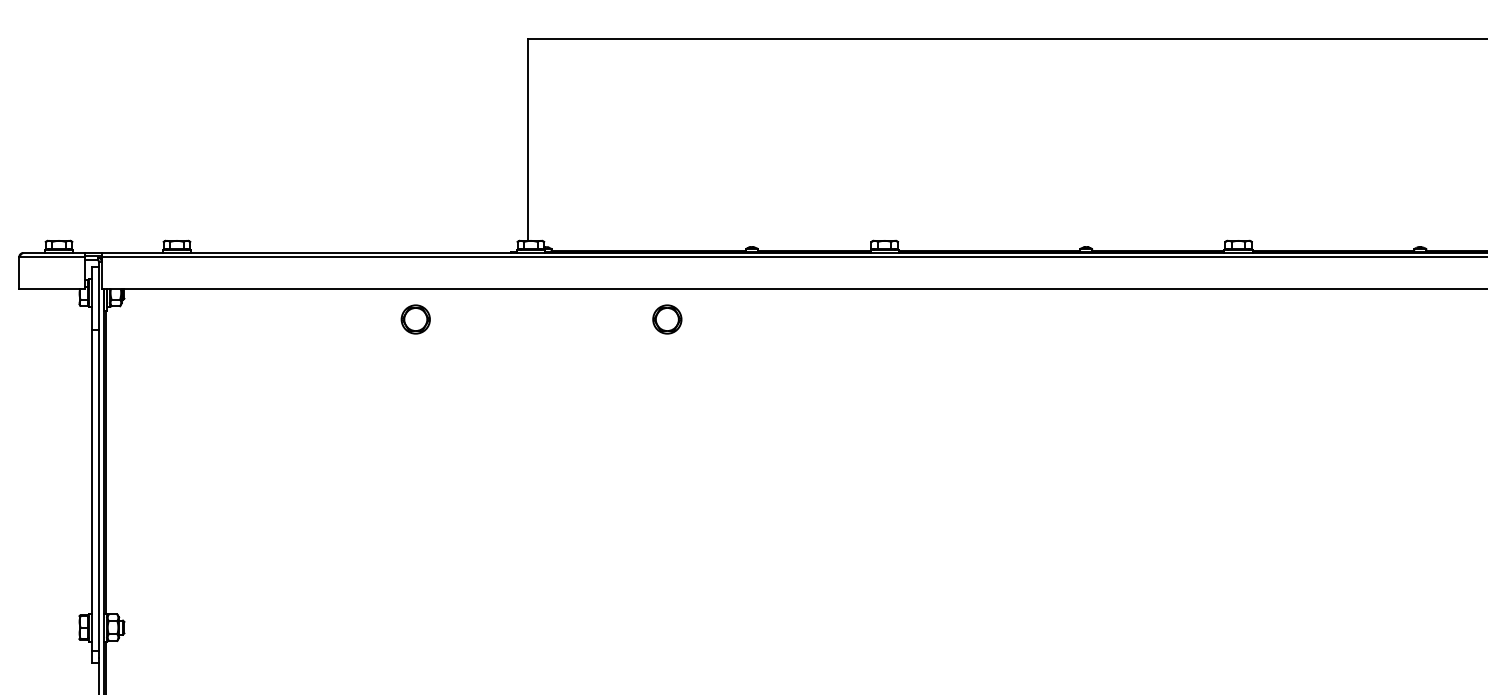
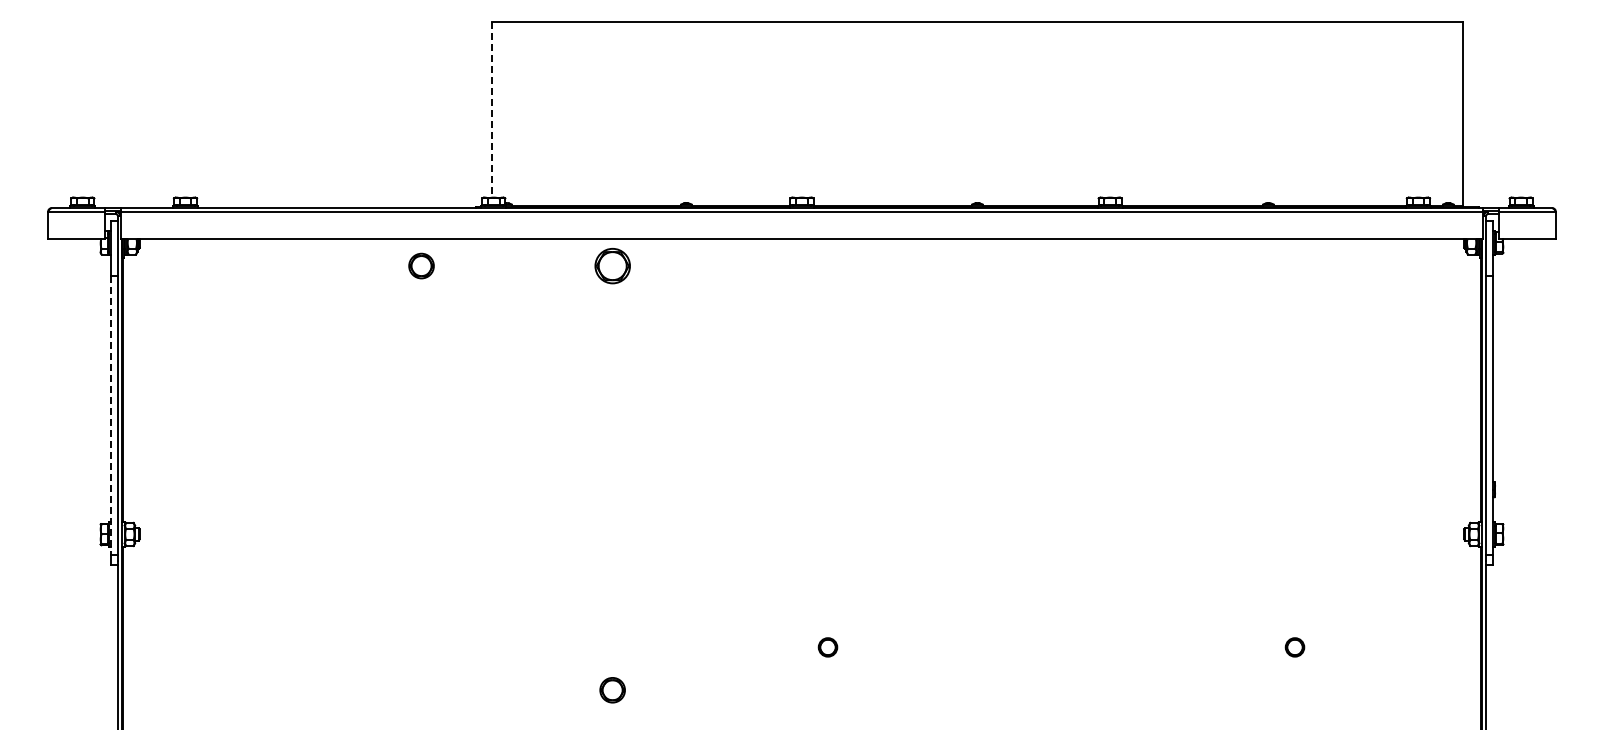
line: (528, 139) -> (491, 109), solid -> dashed
part: (415, 318) -> (421, 265), moved
part: (667, 318) -> (612, 265), size x1.4
line: (91, 491) -> (111, 415), solid -> dashed

